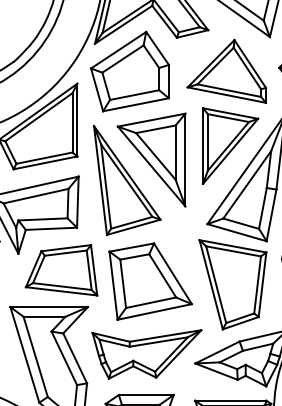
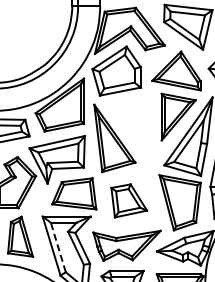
part: (150, 159) -> (129, 125), removed
part: (149, 281) -> (128, 200), size x0.7
line: (35, 357) -> (58, 247), solid -> dashed

